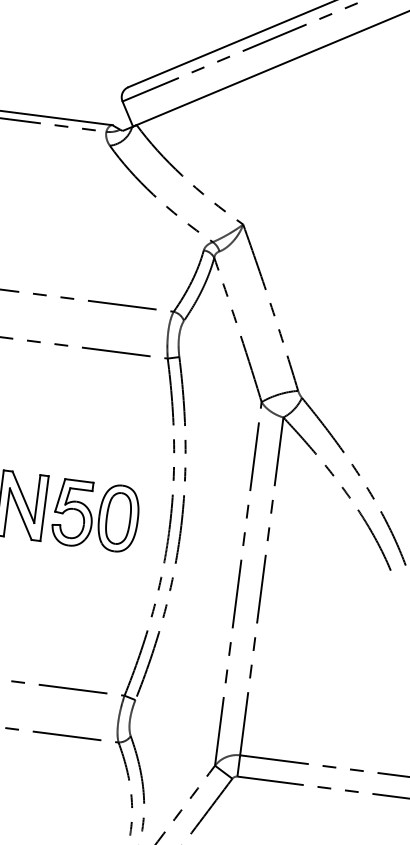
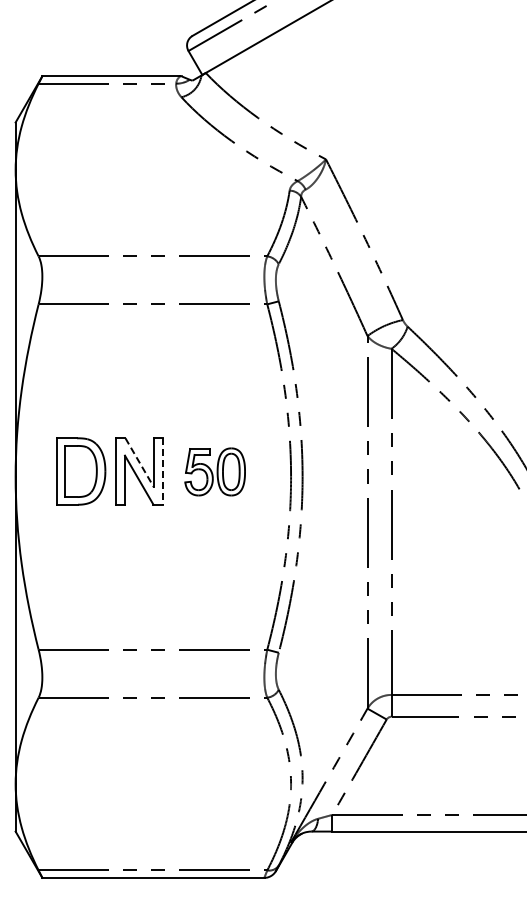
line: (23, 497) -> (139, 463), solid -> dashed
line: (44, 509) -> (162, 472), solid -> dashed
part: (95, 515) -> (214, 471), size x0.7

